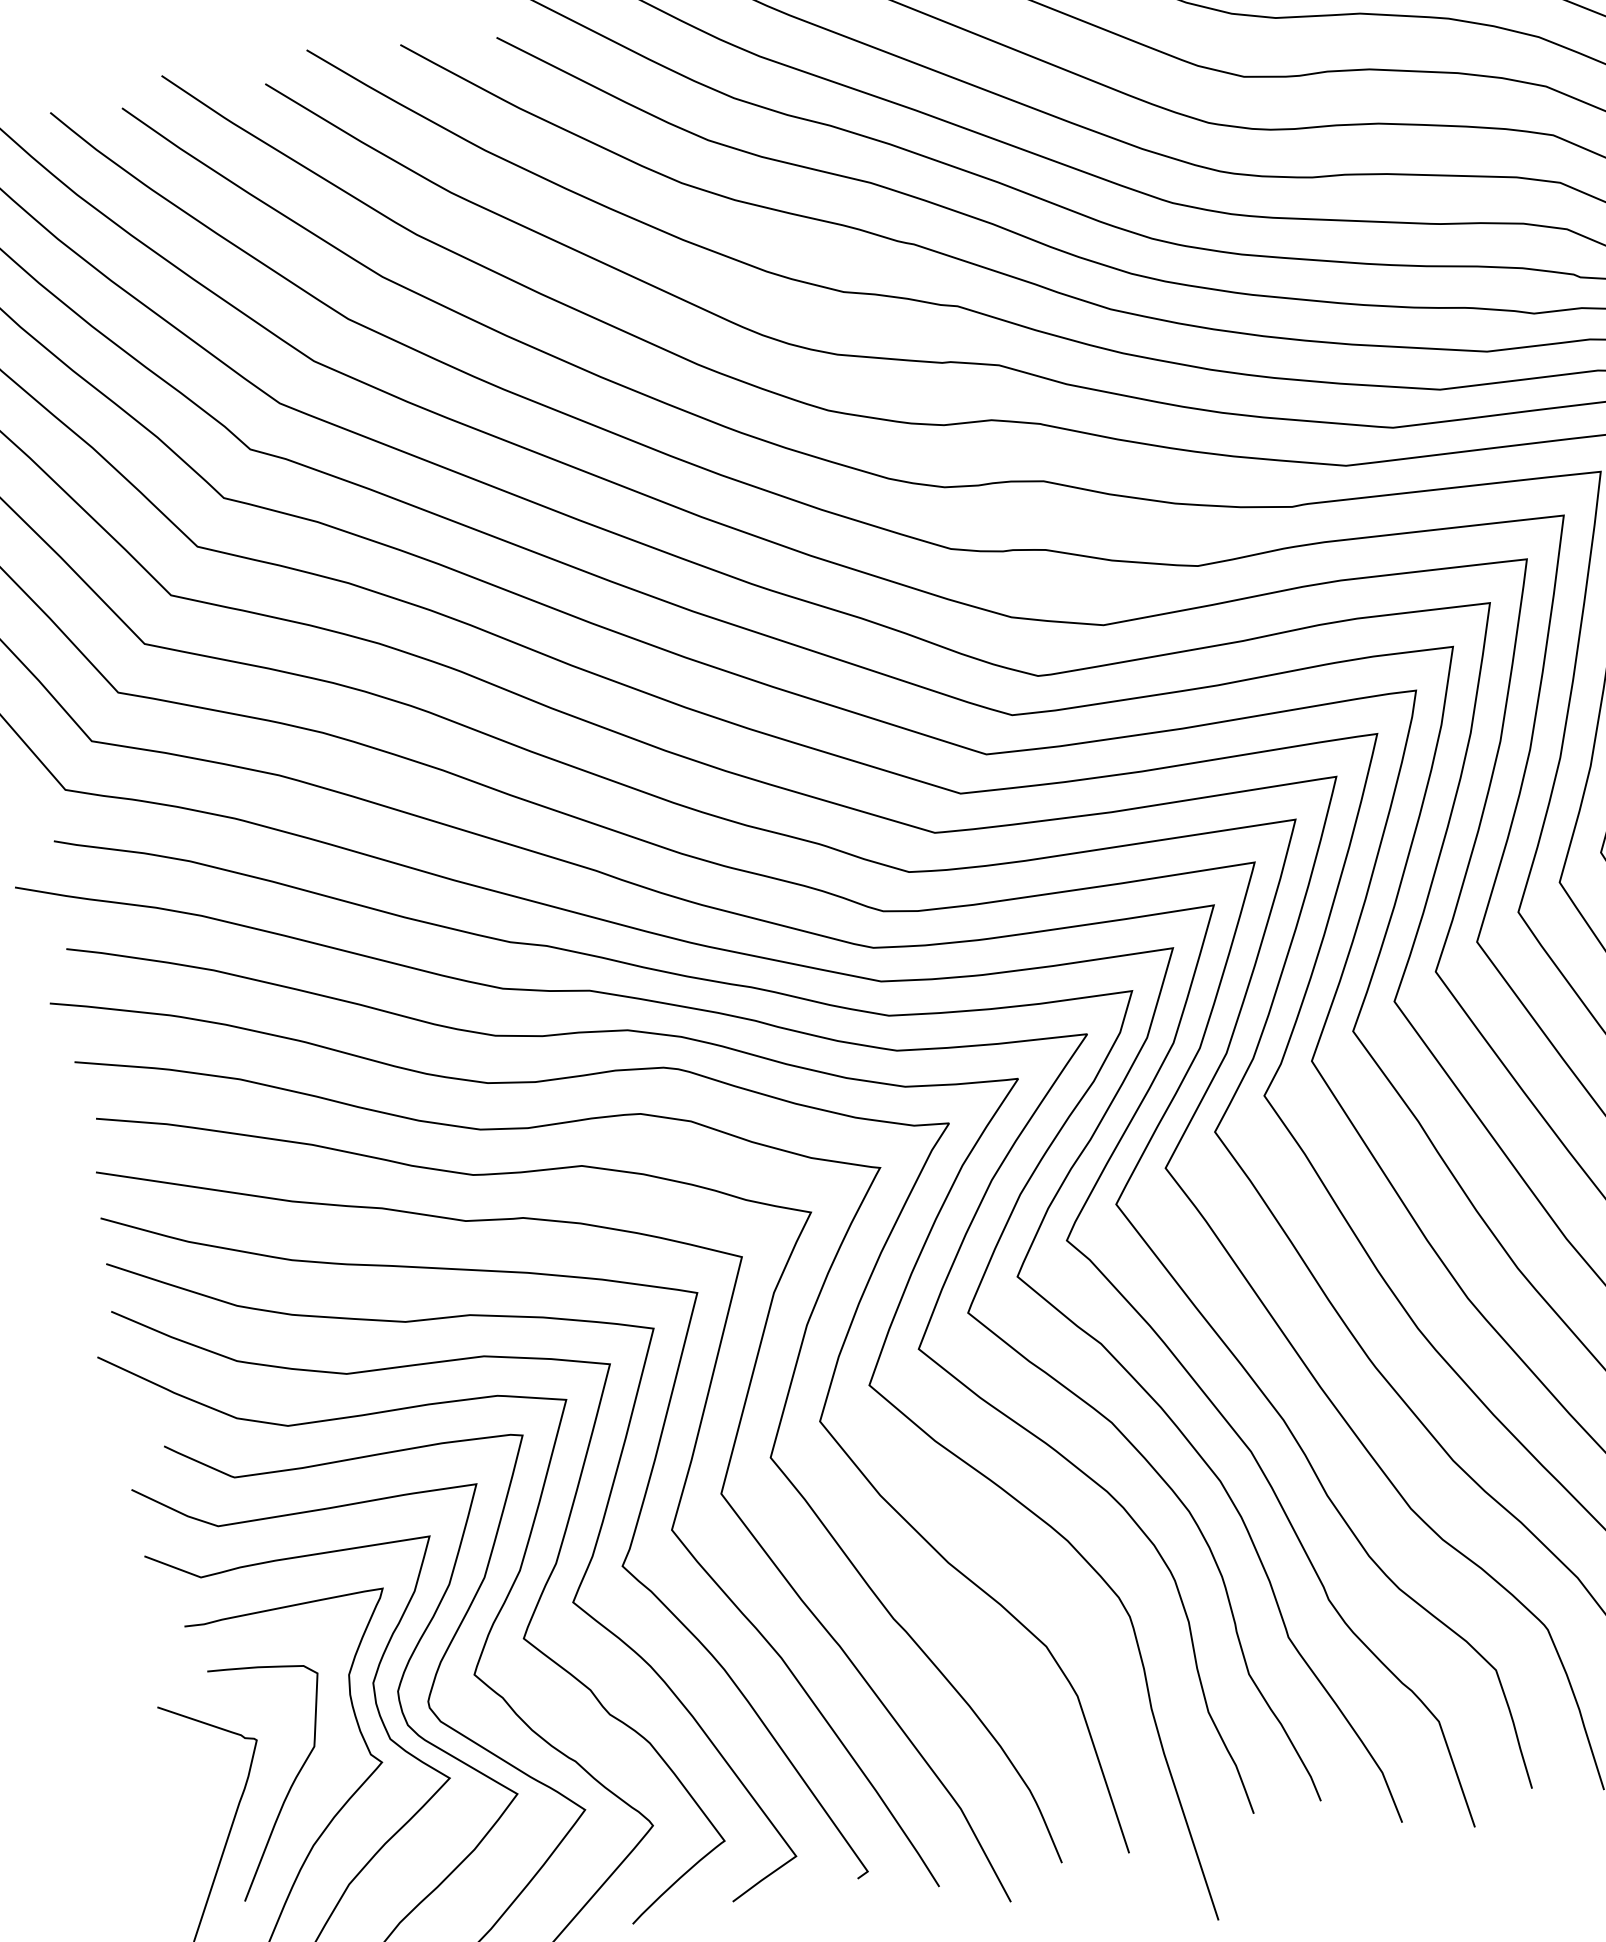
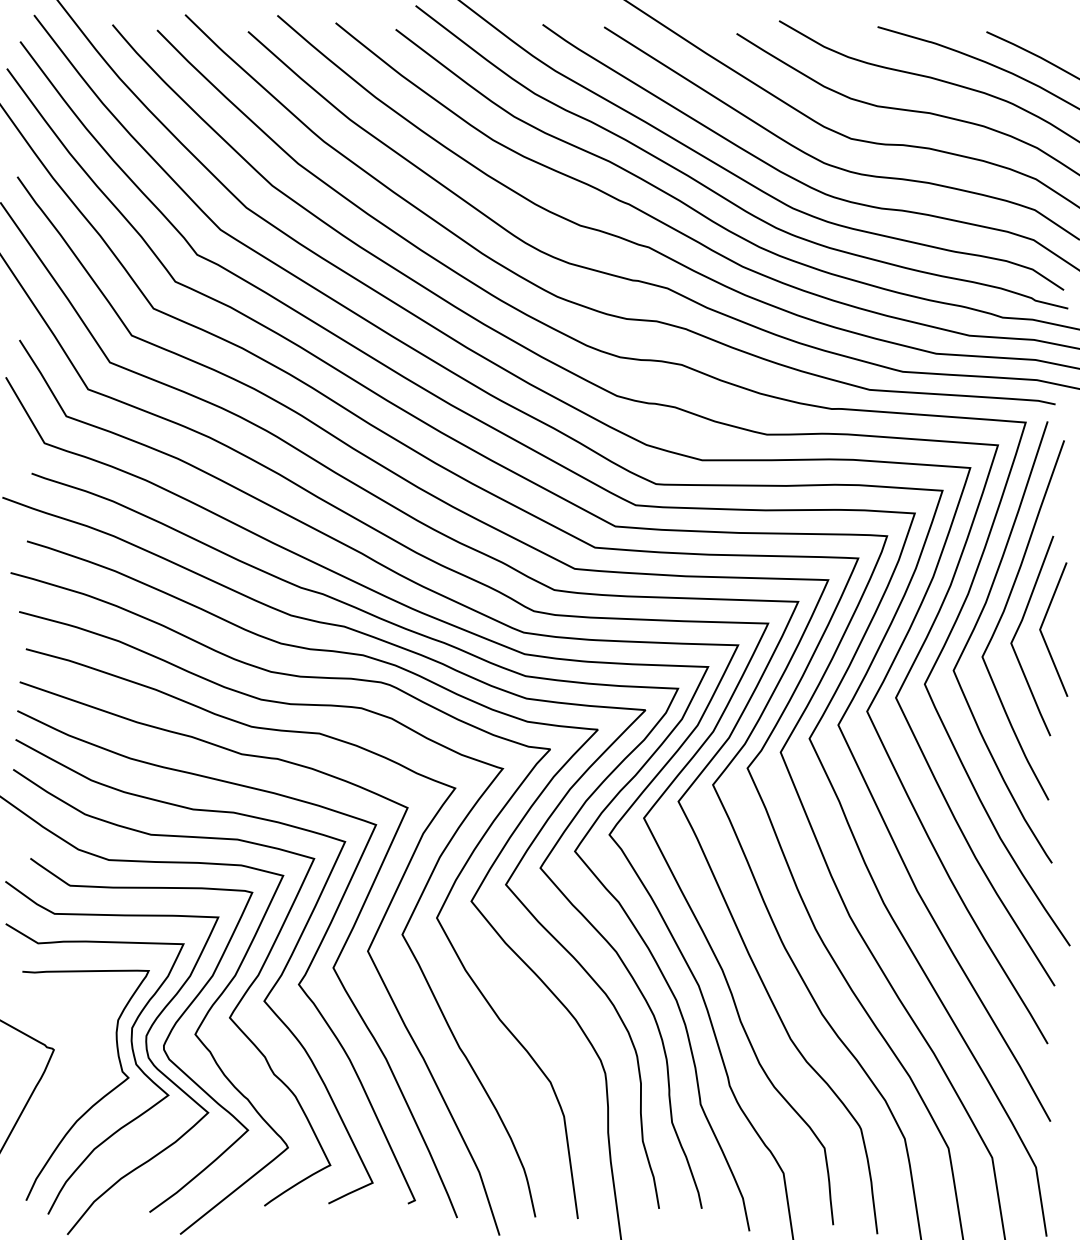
curve: (292, 1780) -> (71, 1078), removed

